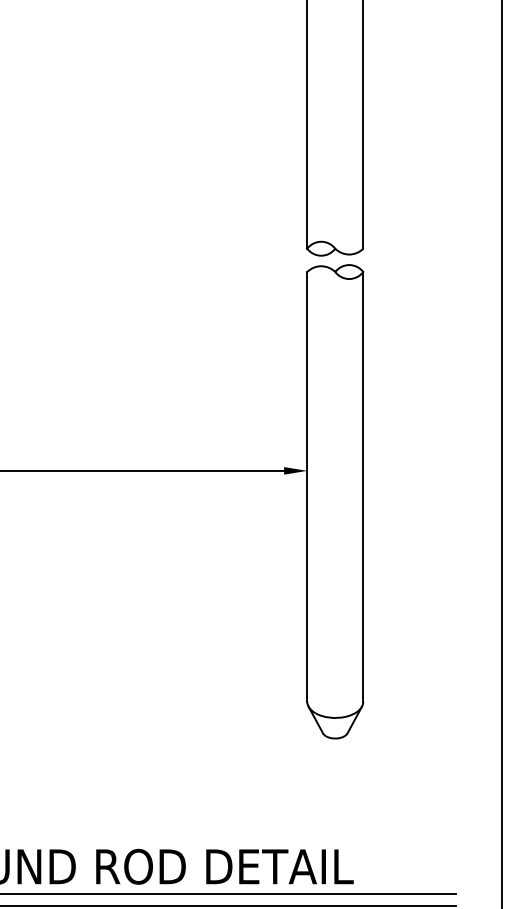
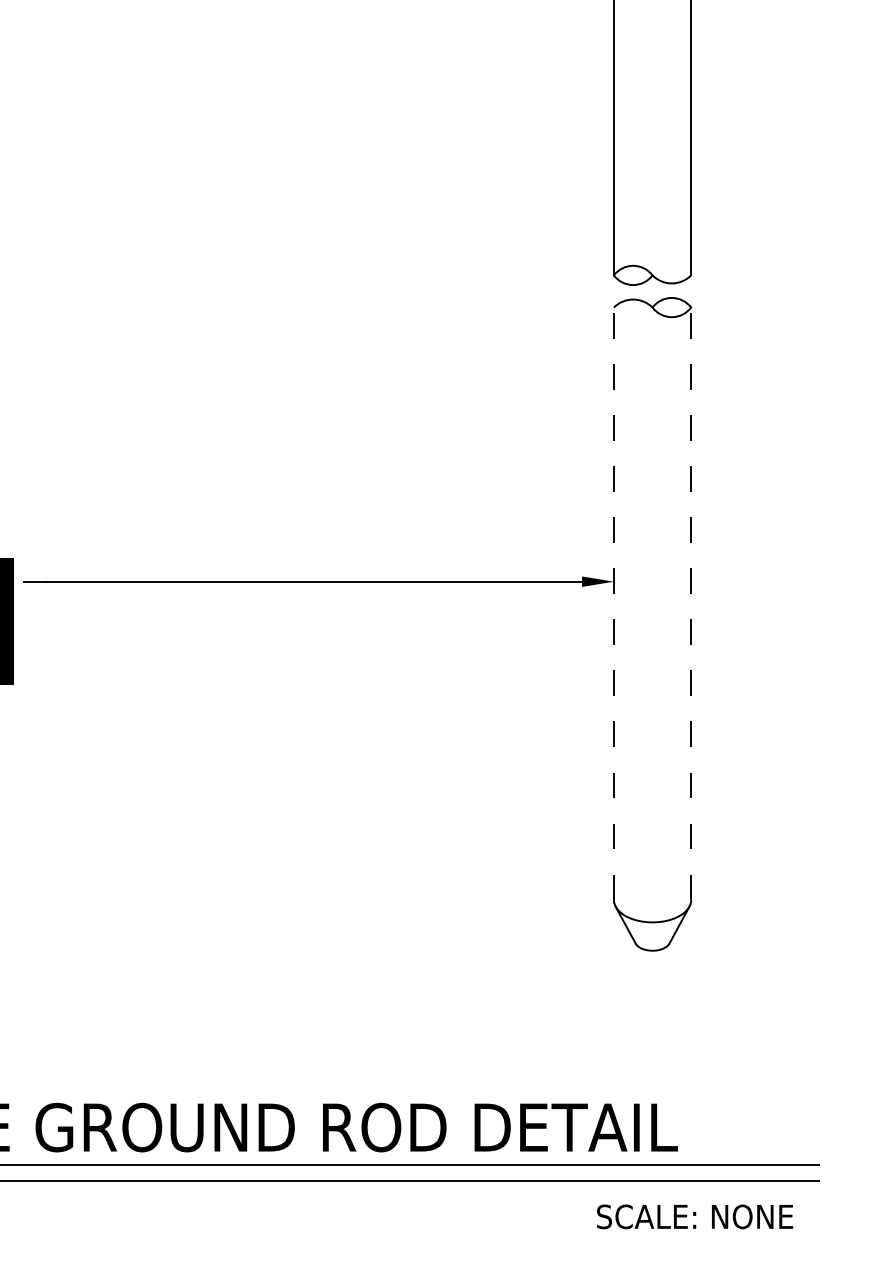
line: (306, 486) -> (613, 603), solid -> dashed
line: (363, 486) -> (691, 603), solid -> dashed

